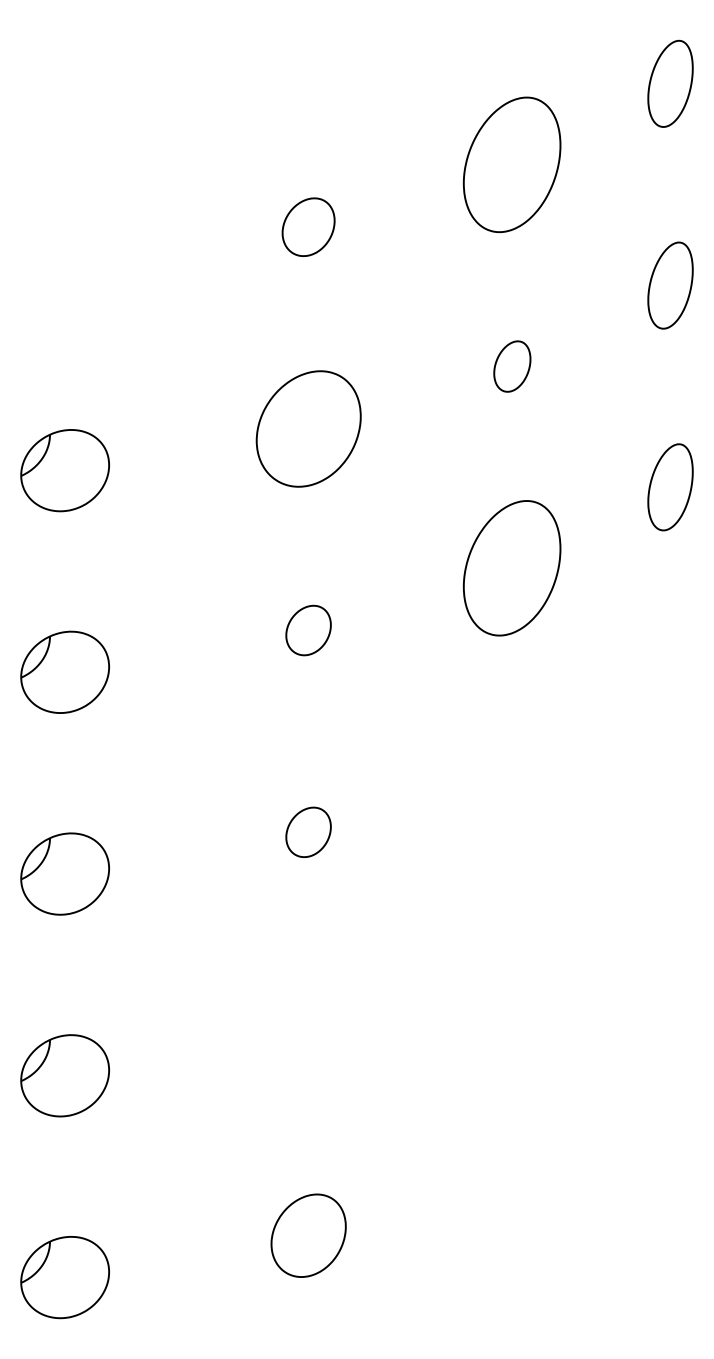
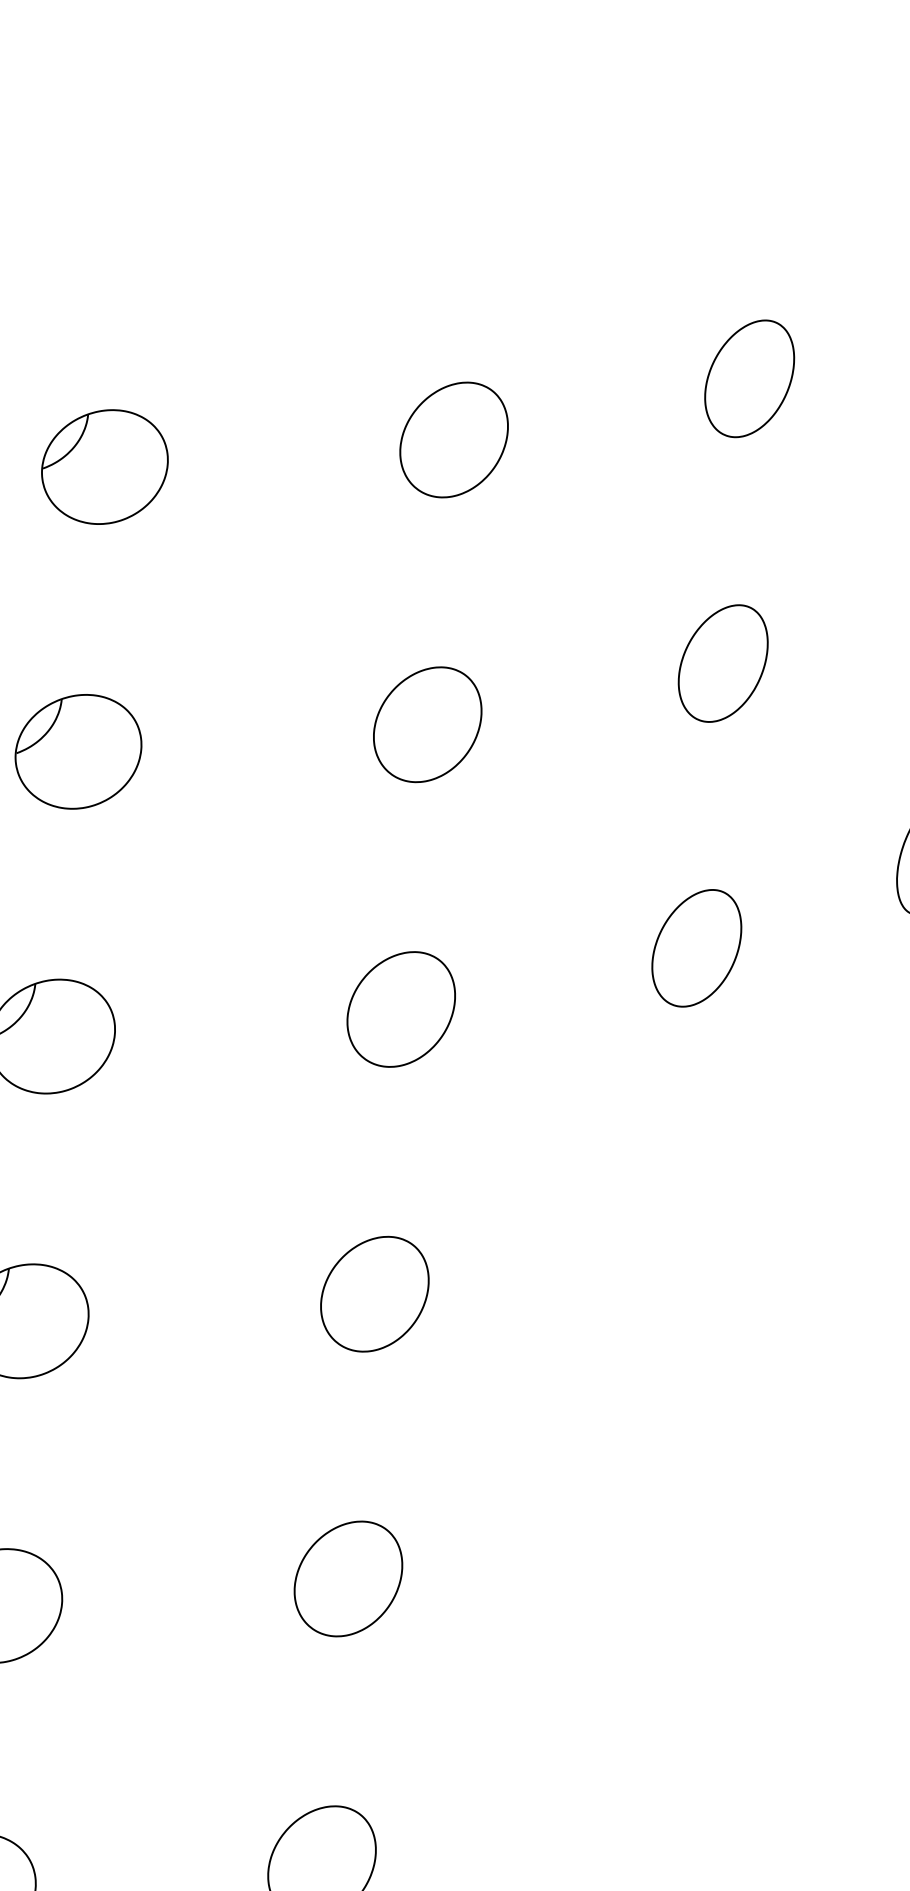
part: (512, 164) -> (749, 378), size x0.62
part: (308, 227) -> (453, 440), size x1.43
part: (64, 268) -> (104, 466), added
part: (512, 366) -> (723, 663), size x1.67
part: (308, 428) -> (427, 724), size x0.71
part: (512, 568) -> (697, 948), size x0.62
part: (308, 630) -> (401, 1009), size x1.67
part: (308, 832) -> (374, 1294), size x1.67
part: (308, 1033) -> (348, 1578), added

